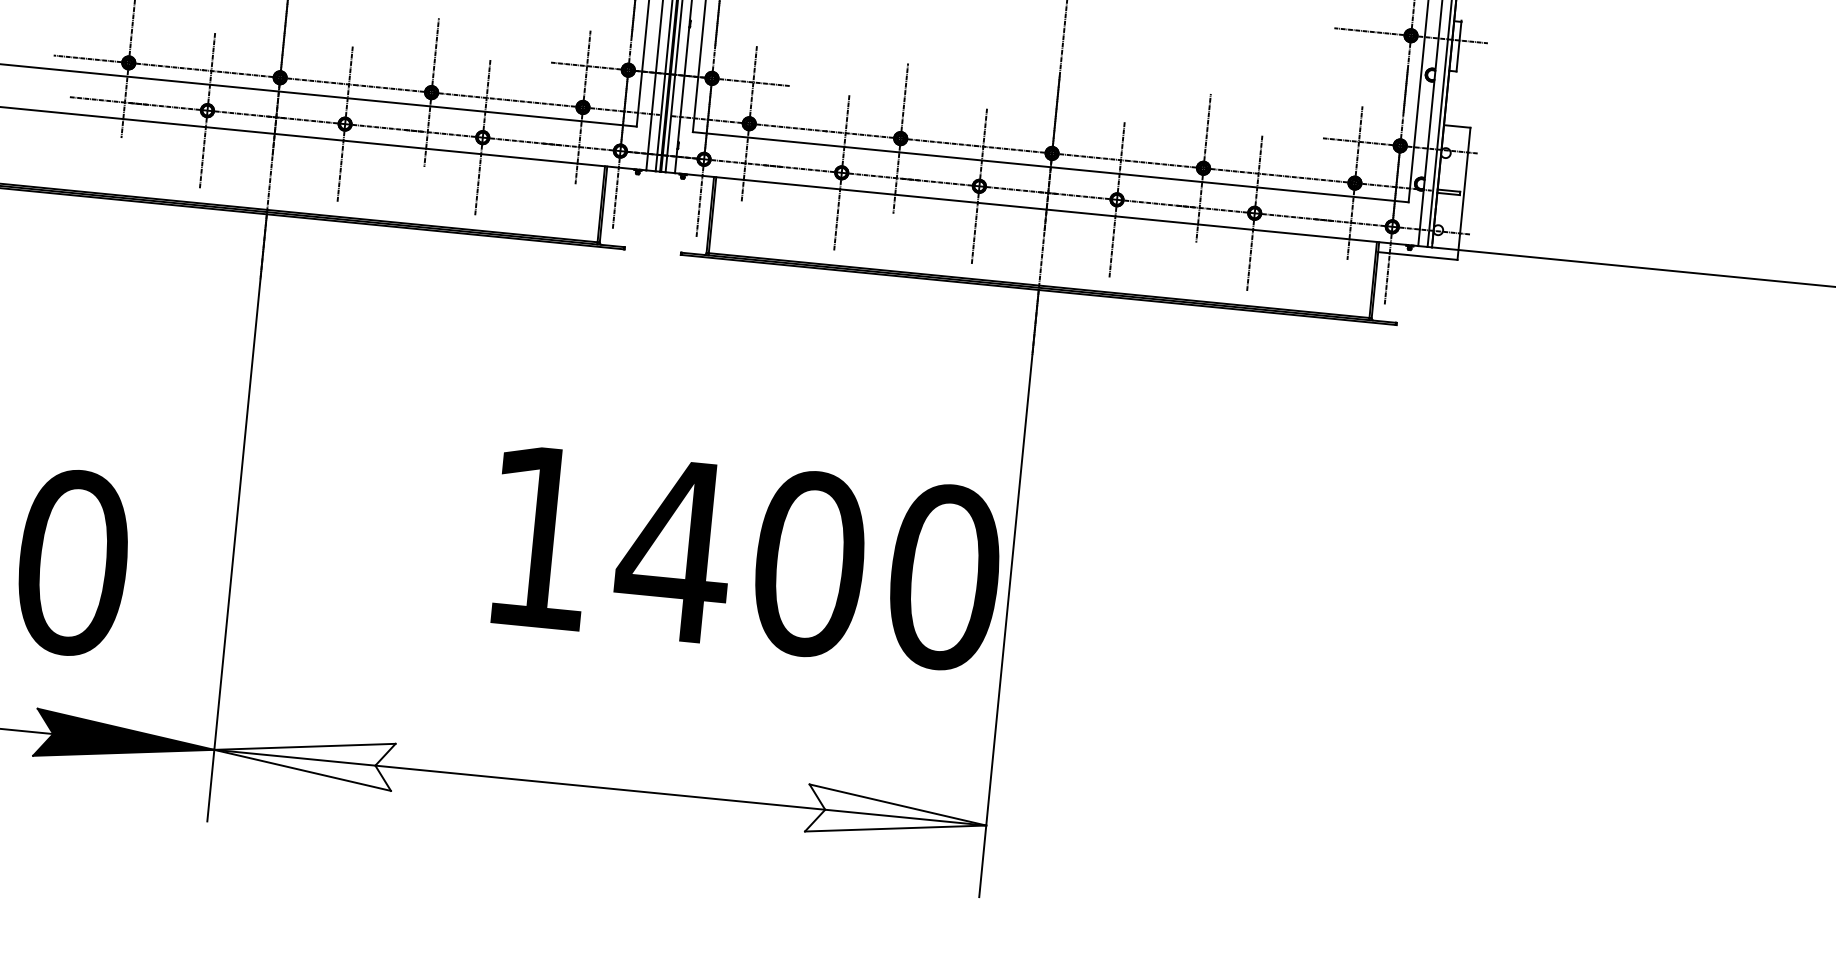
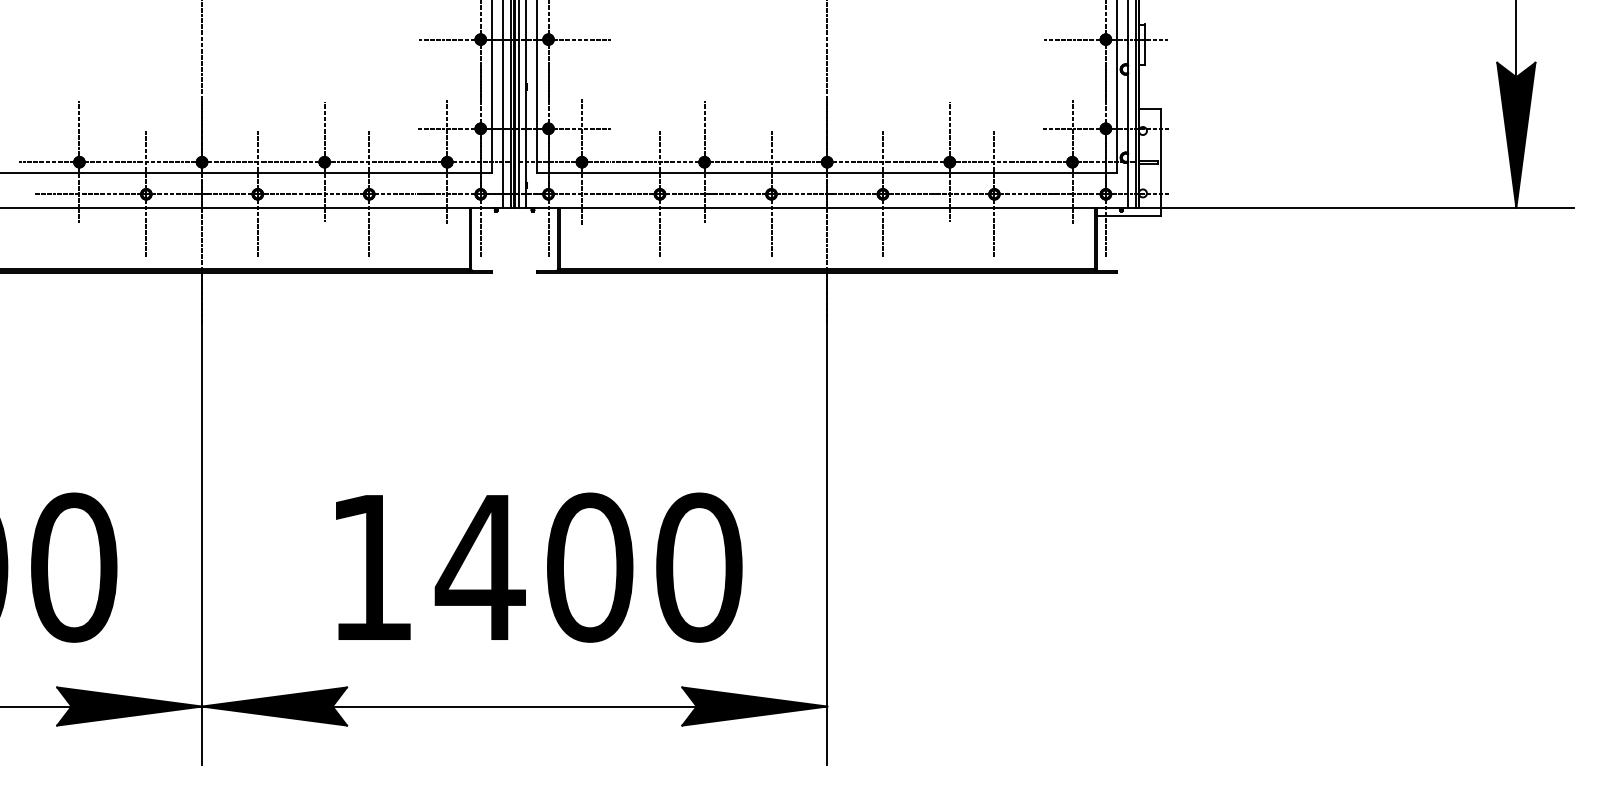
text: (747, 557) -> (539, 567), moved
fill: (303, 758) -> (274, 706), added
fill: (896, 816) -> (754, 706), added

